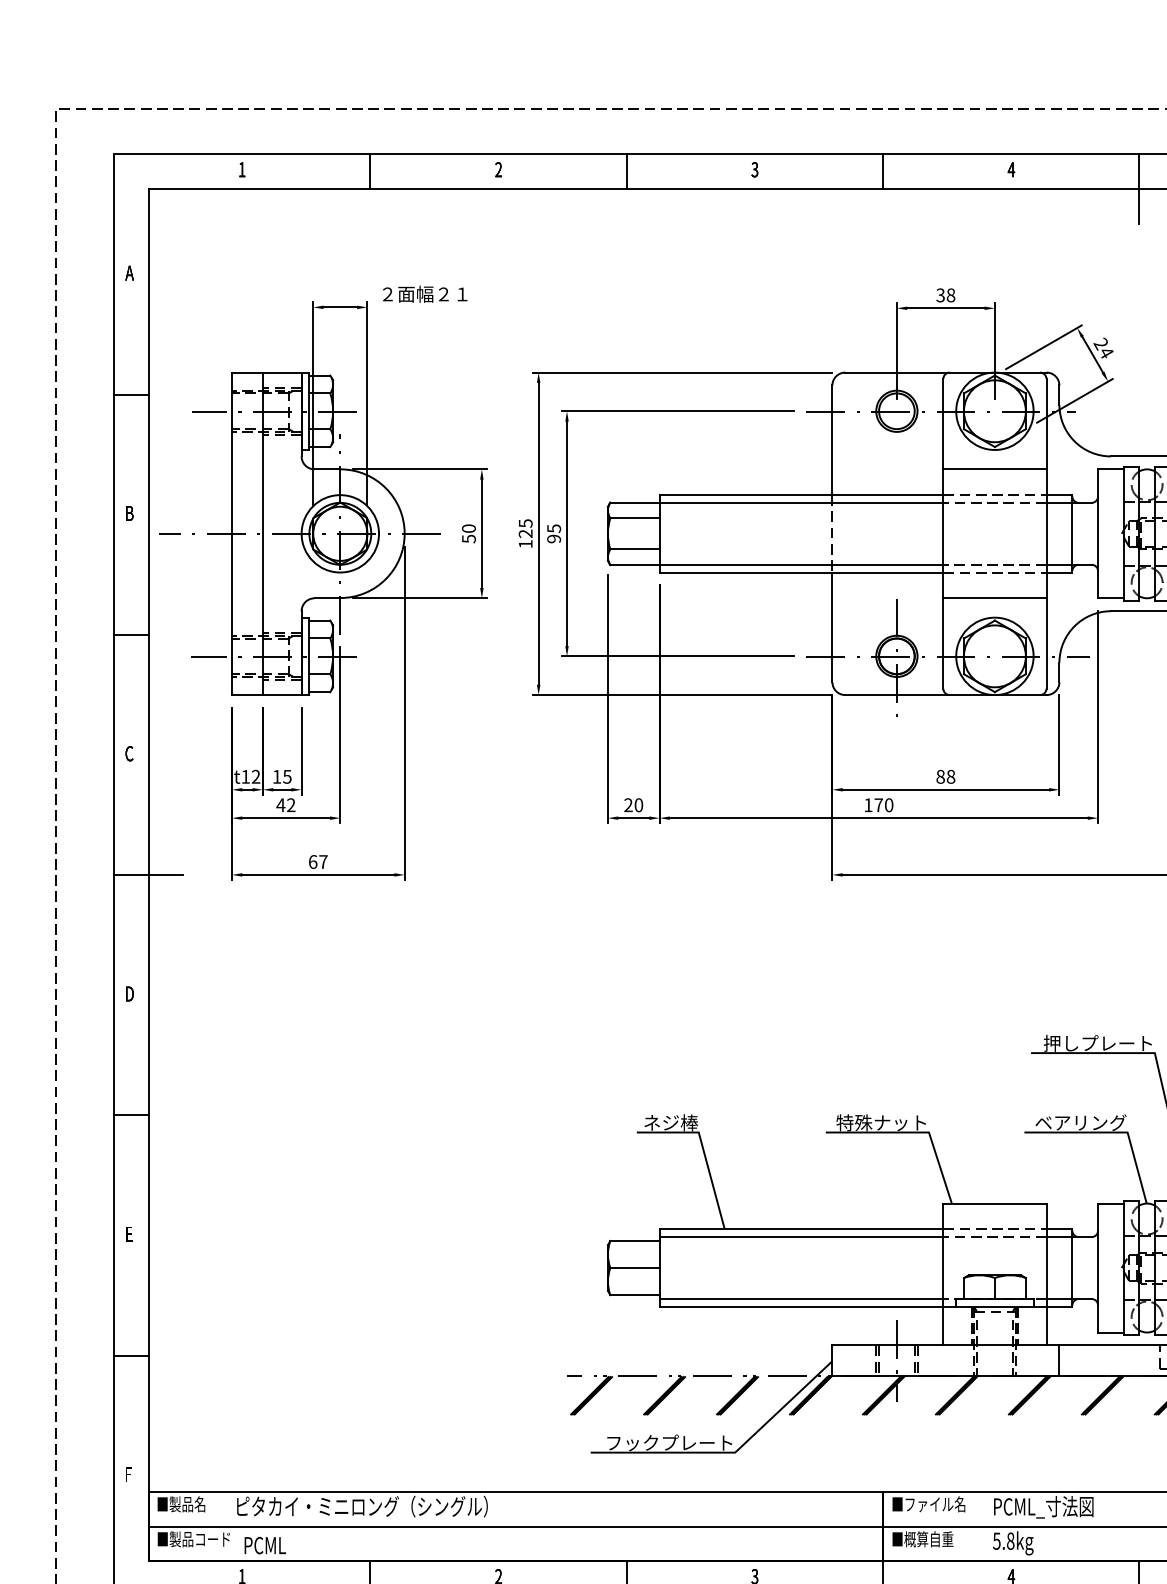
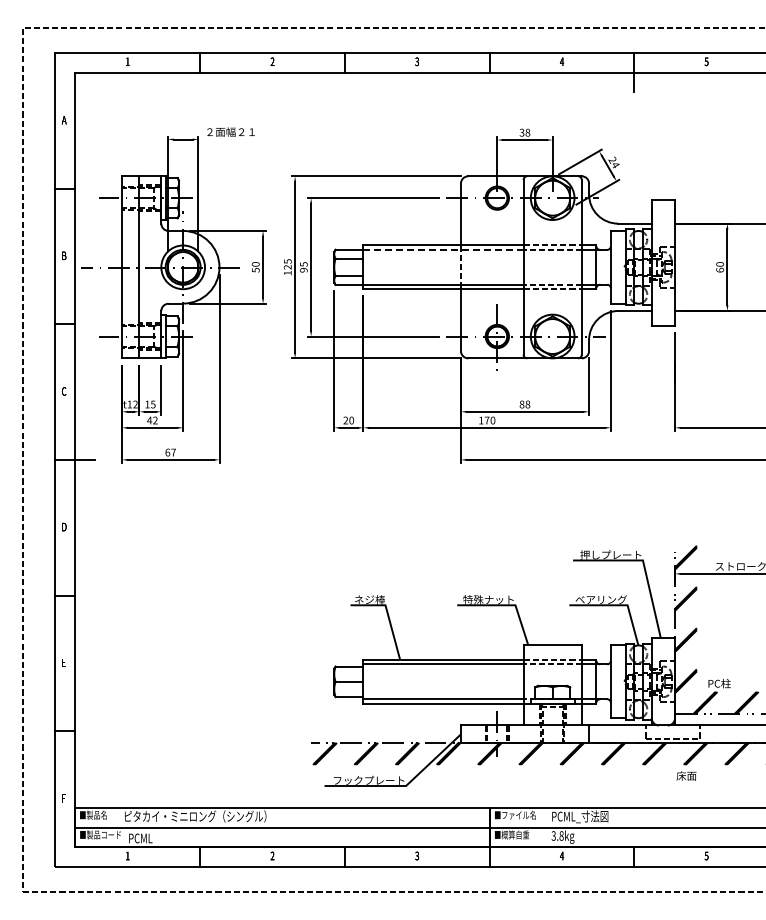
line: (994, 468) -> (552, 230), removed
line: (799, 502) -> (442, 249), solid -> dashed
line: (994, 597) -> (552, 303), removed
text: (996, 1540) -> (553, 835), 5.8kg -> 3.8kg

